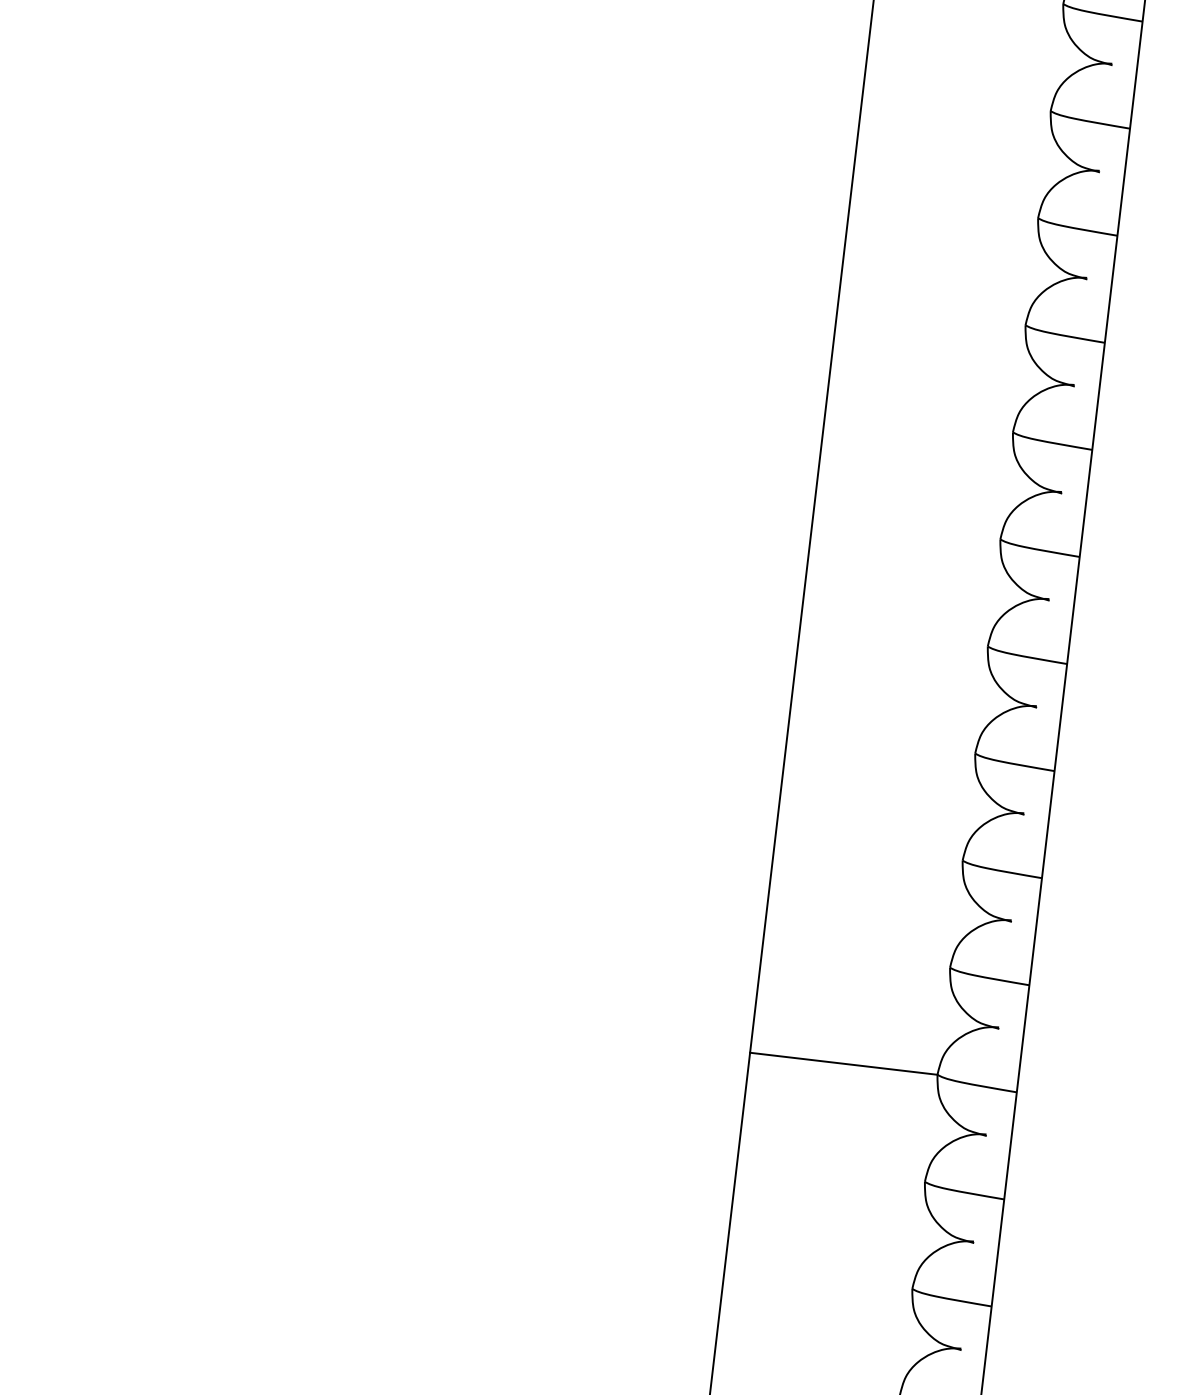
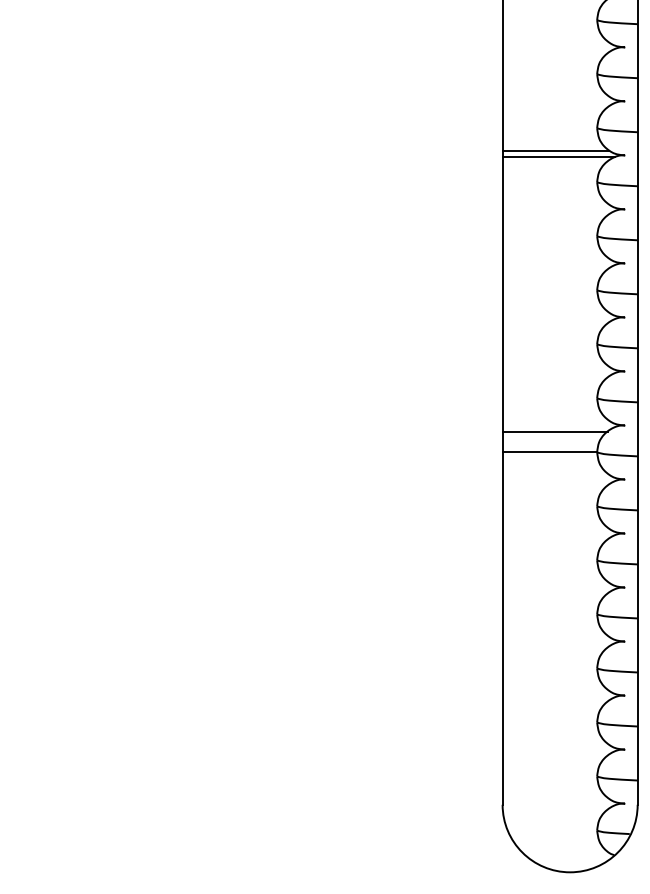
line: (925, 466) -> (555, 150), added
line: (929, 481) -> (558, 157), added
line: (859, 1025) -> (555, 432), added

